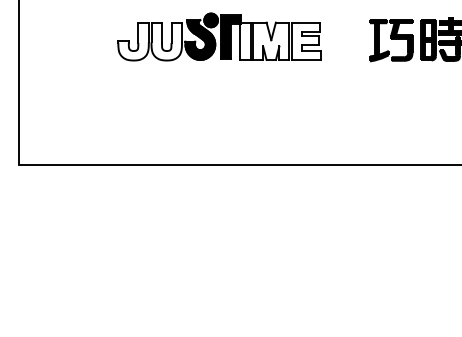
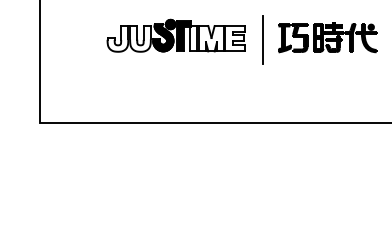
line: (346, 43) -> (262, 40), added

